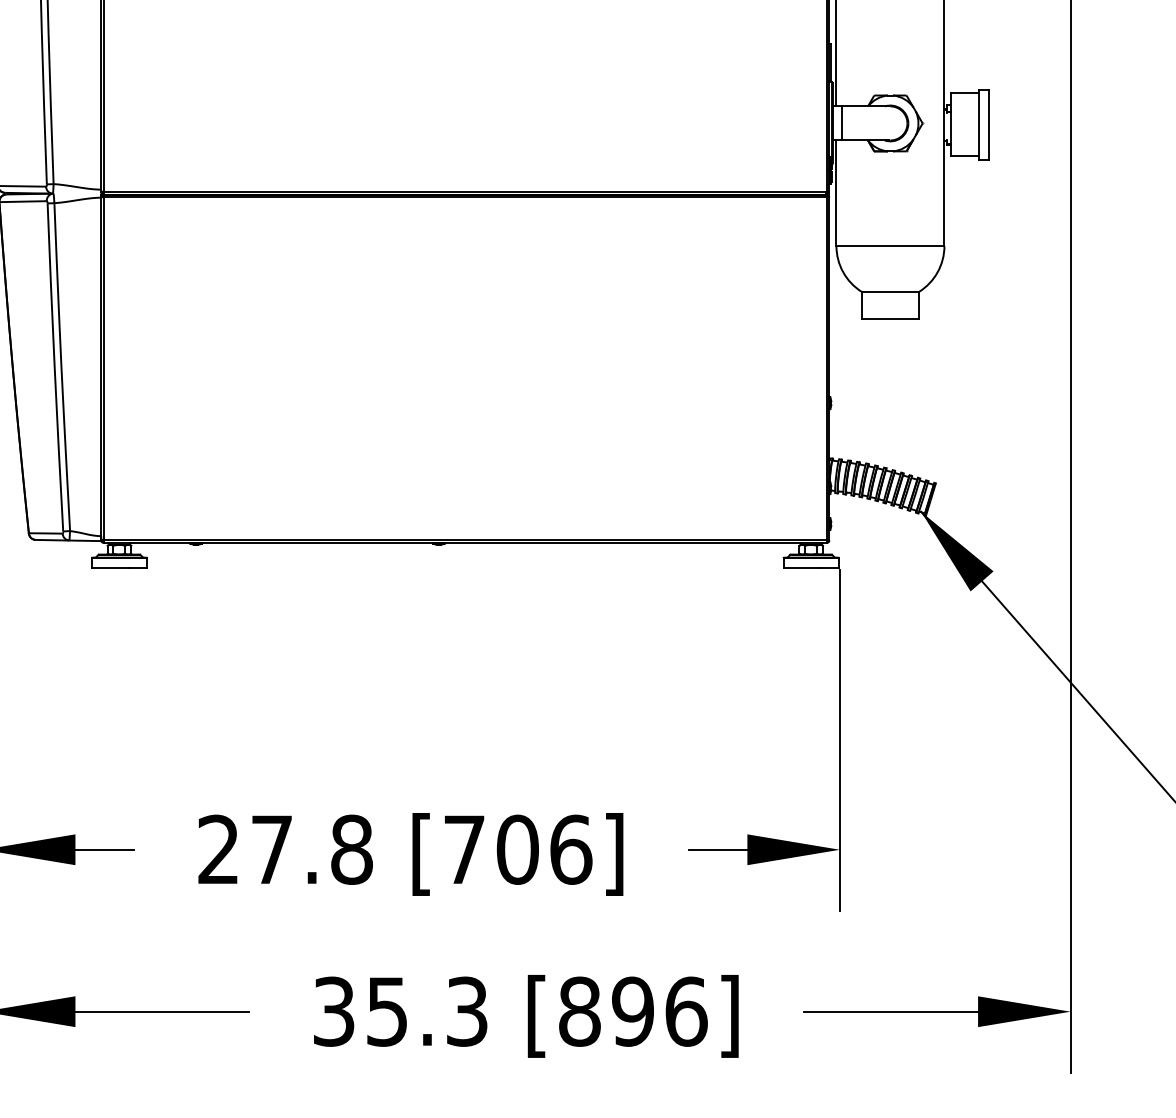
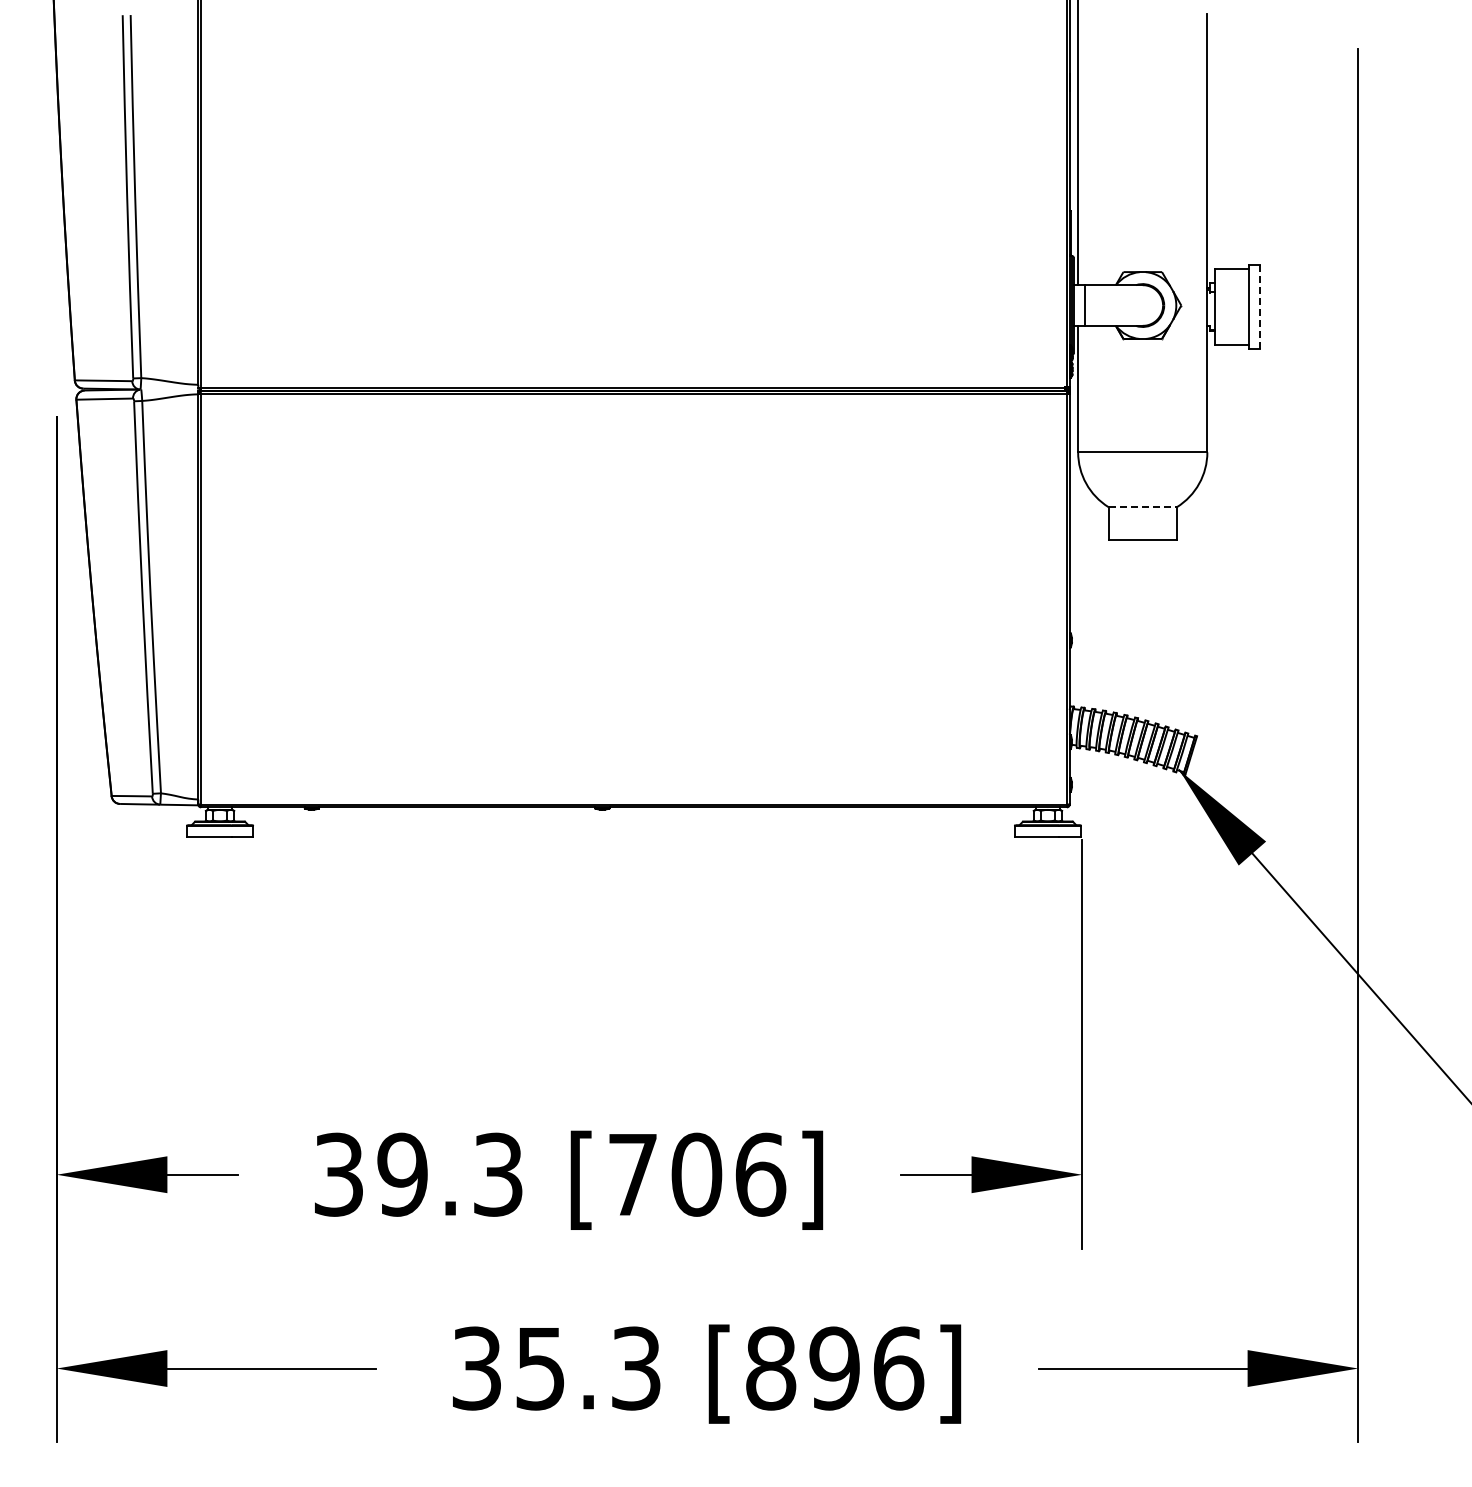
line: (988, 124) -> (1260, 306), solid -> dashed
line: (891, 292) -> (1143, 507), solid -> dashed
text: (285, 849) -> (418, 1174), 27.8 -> 39.3

